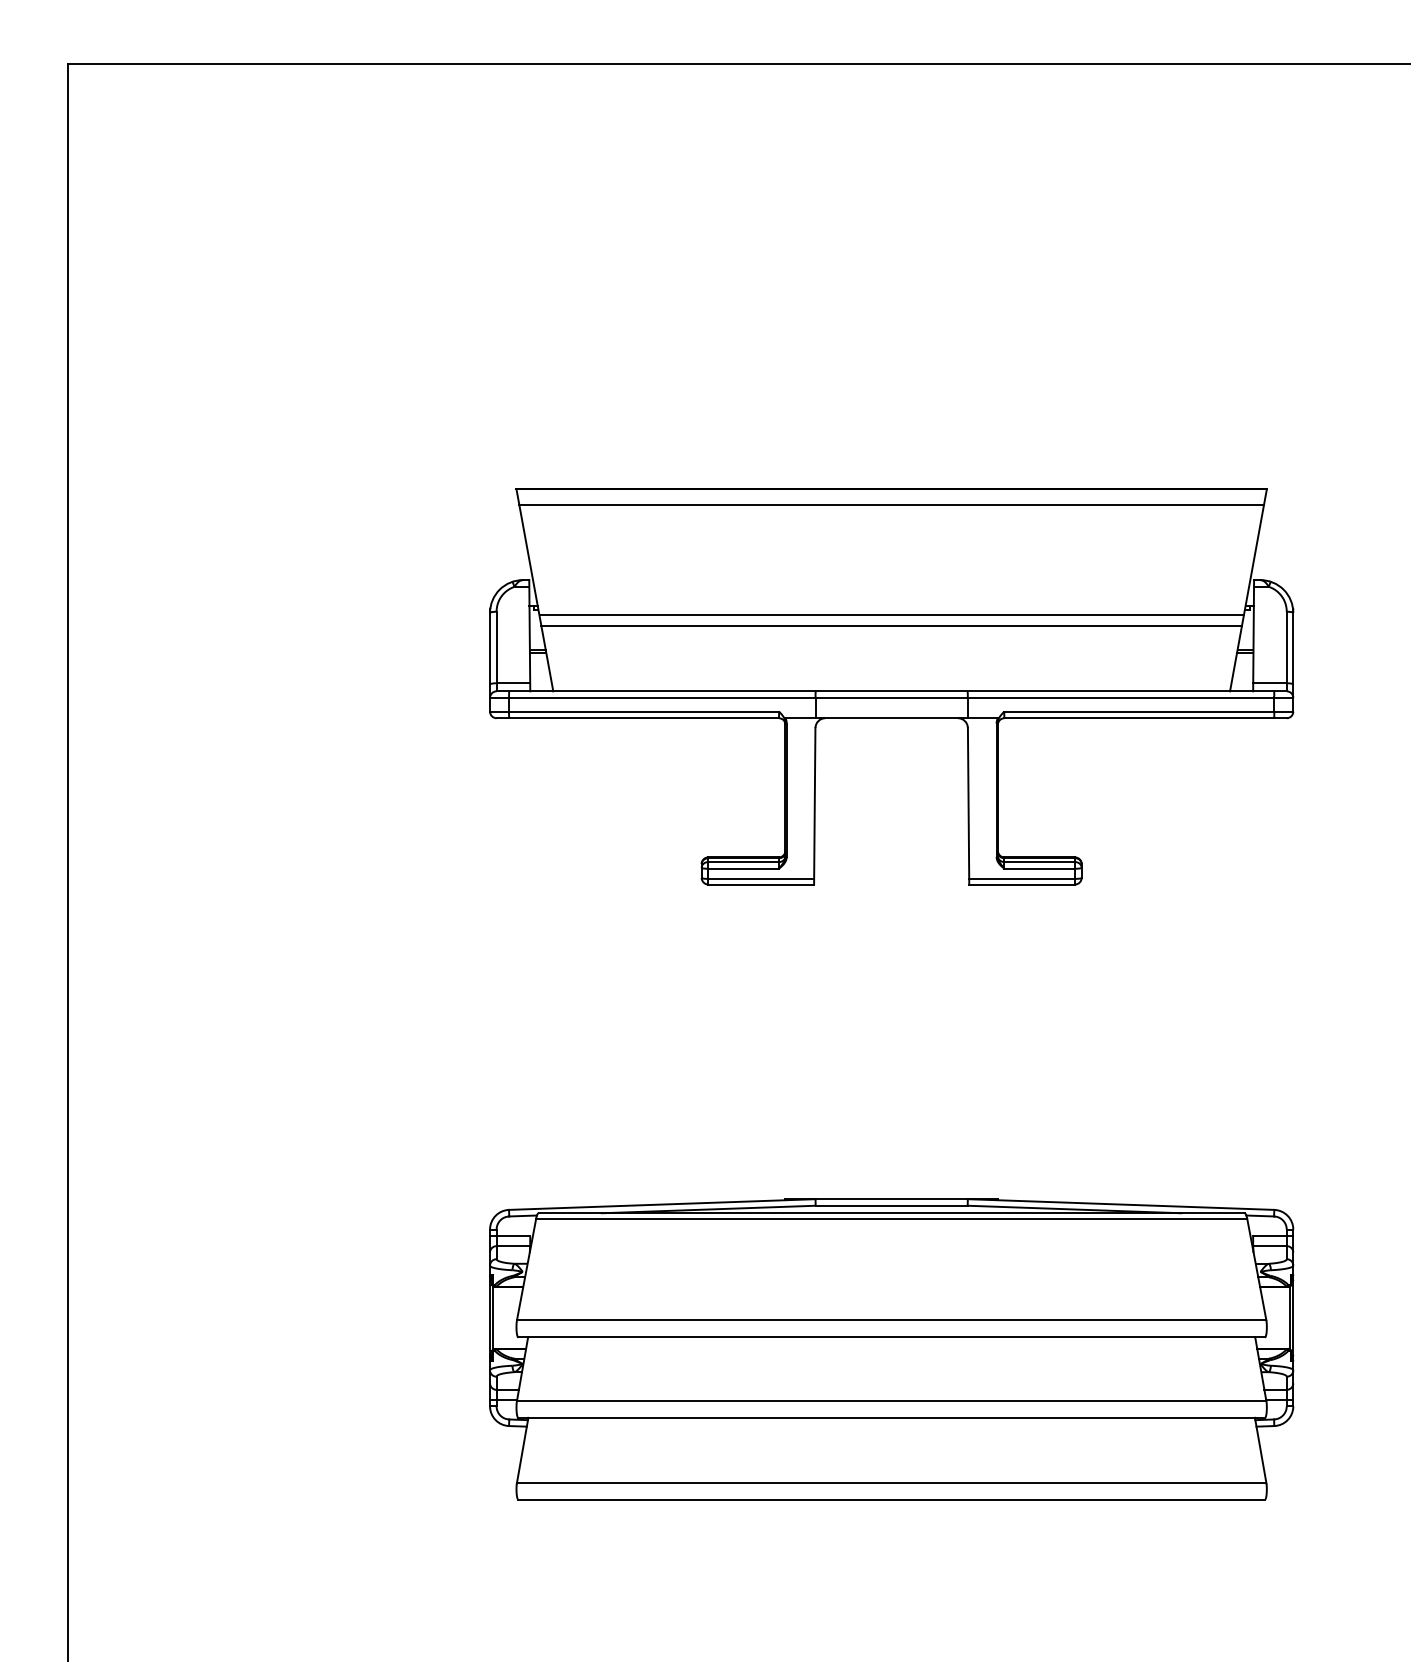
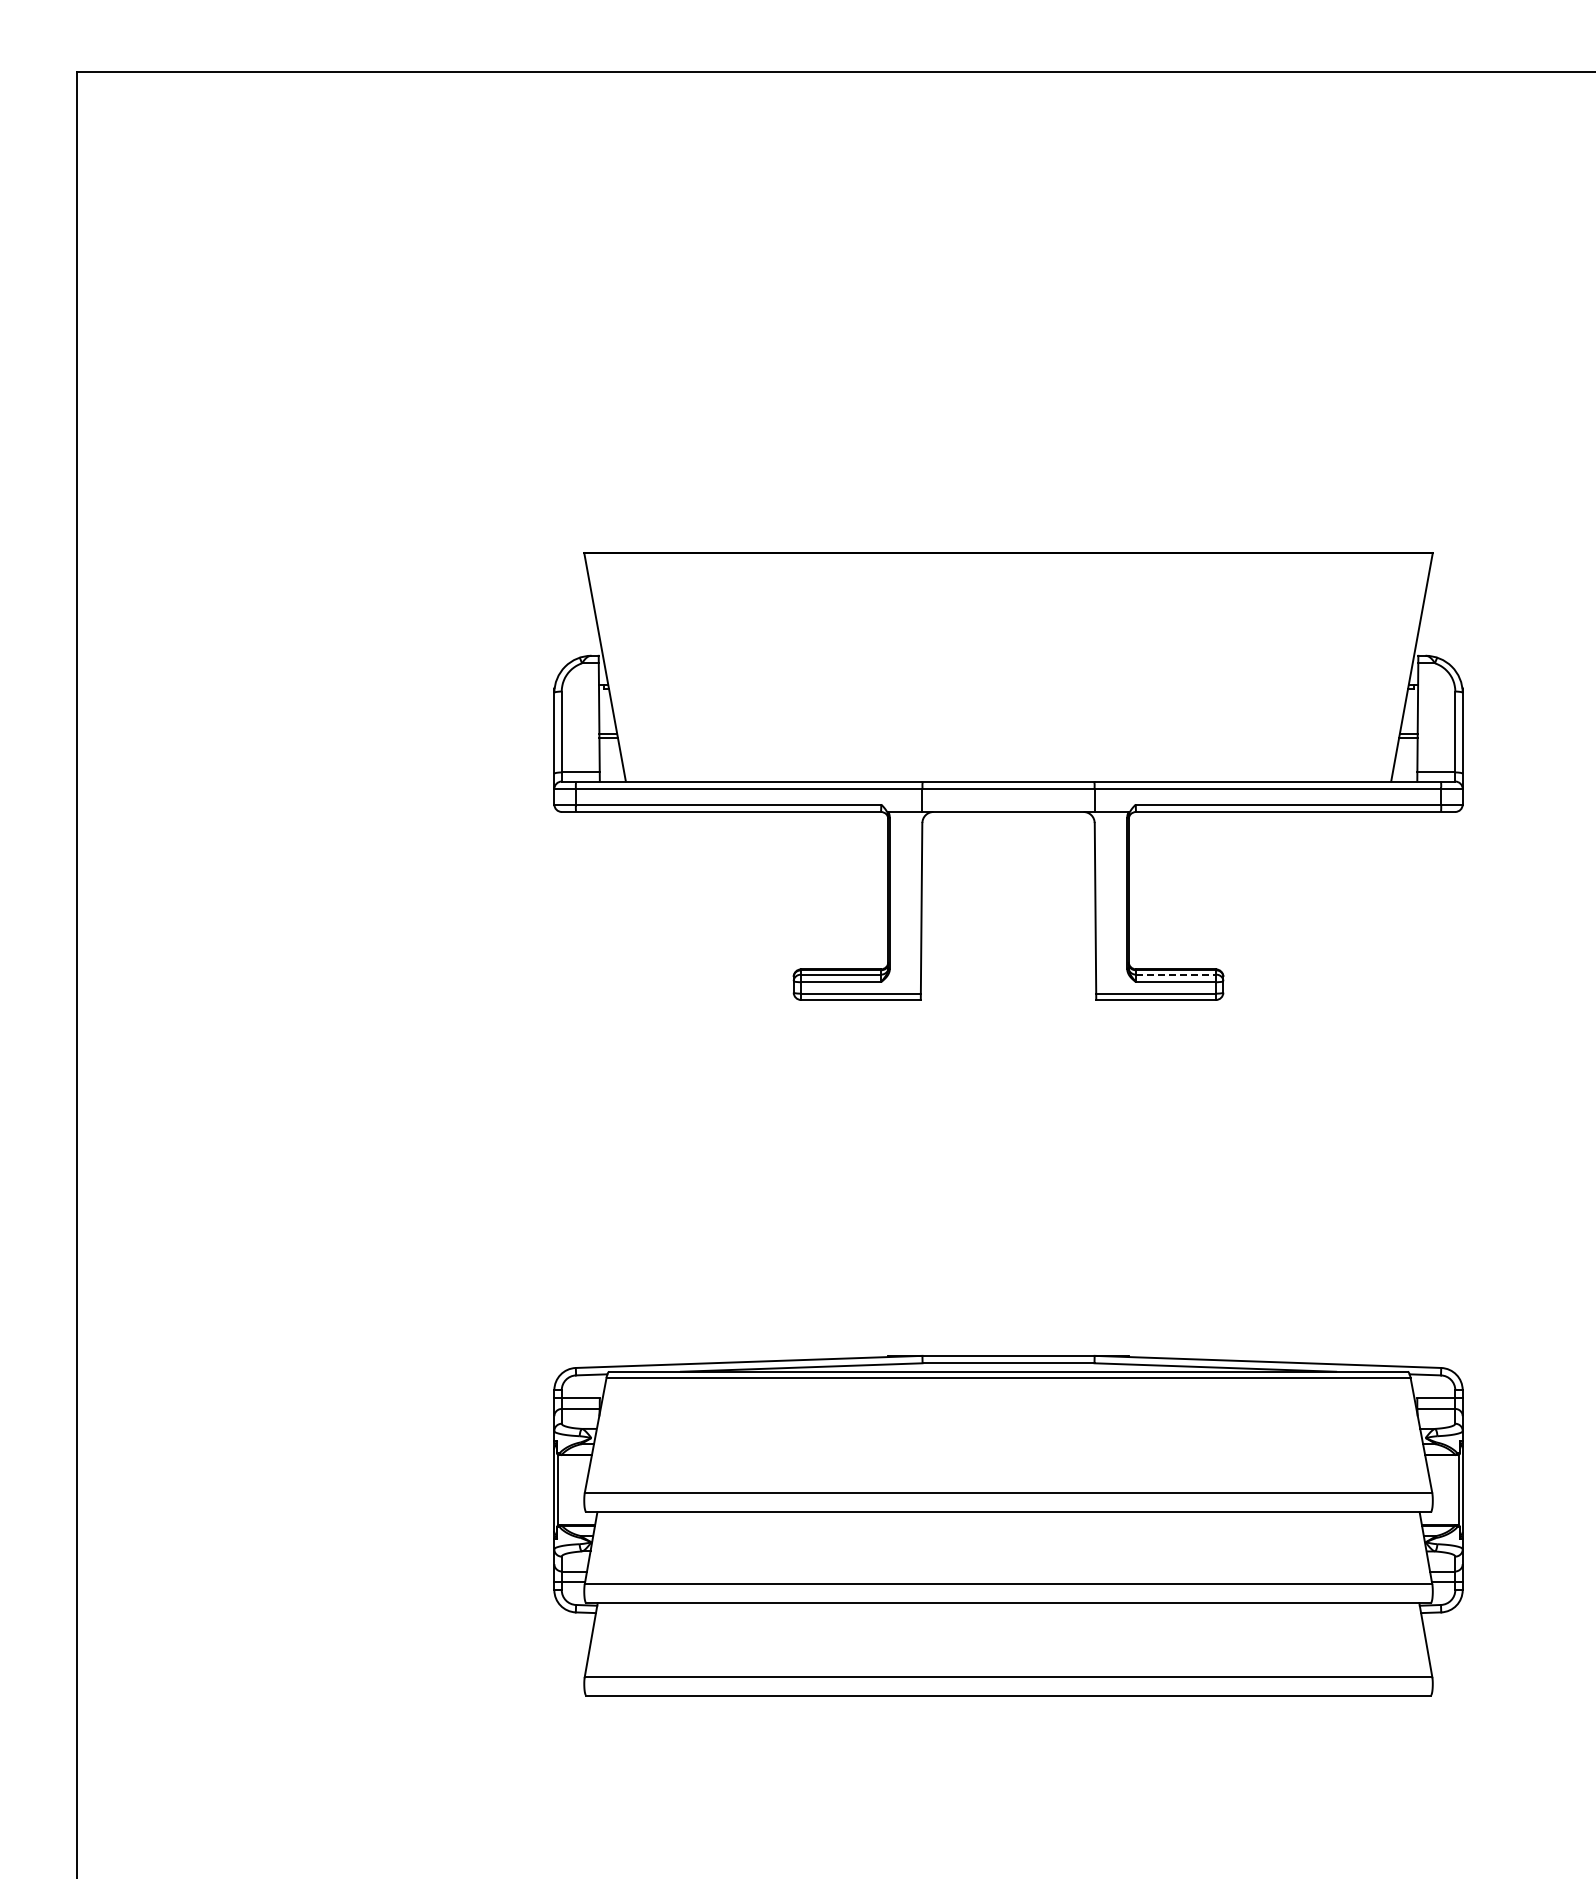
line: (891, 504) -> (1008, 570), removed
line: (891, 615) -> (1008, 695), removed
line: (891, 626) -> (1008, 708), removed
line: (1040, 861) -> (1176, 974), solid -> dashed

